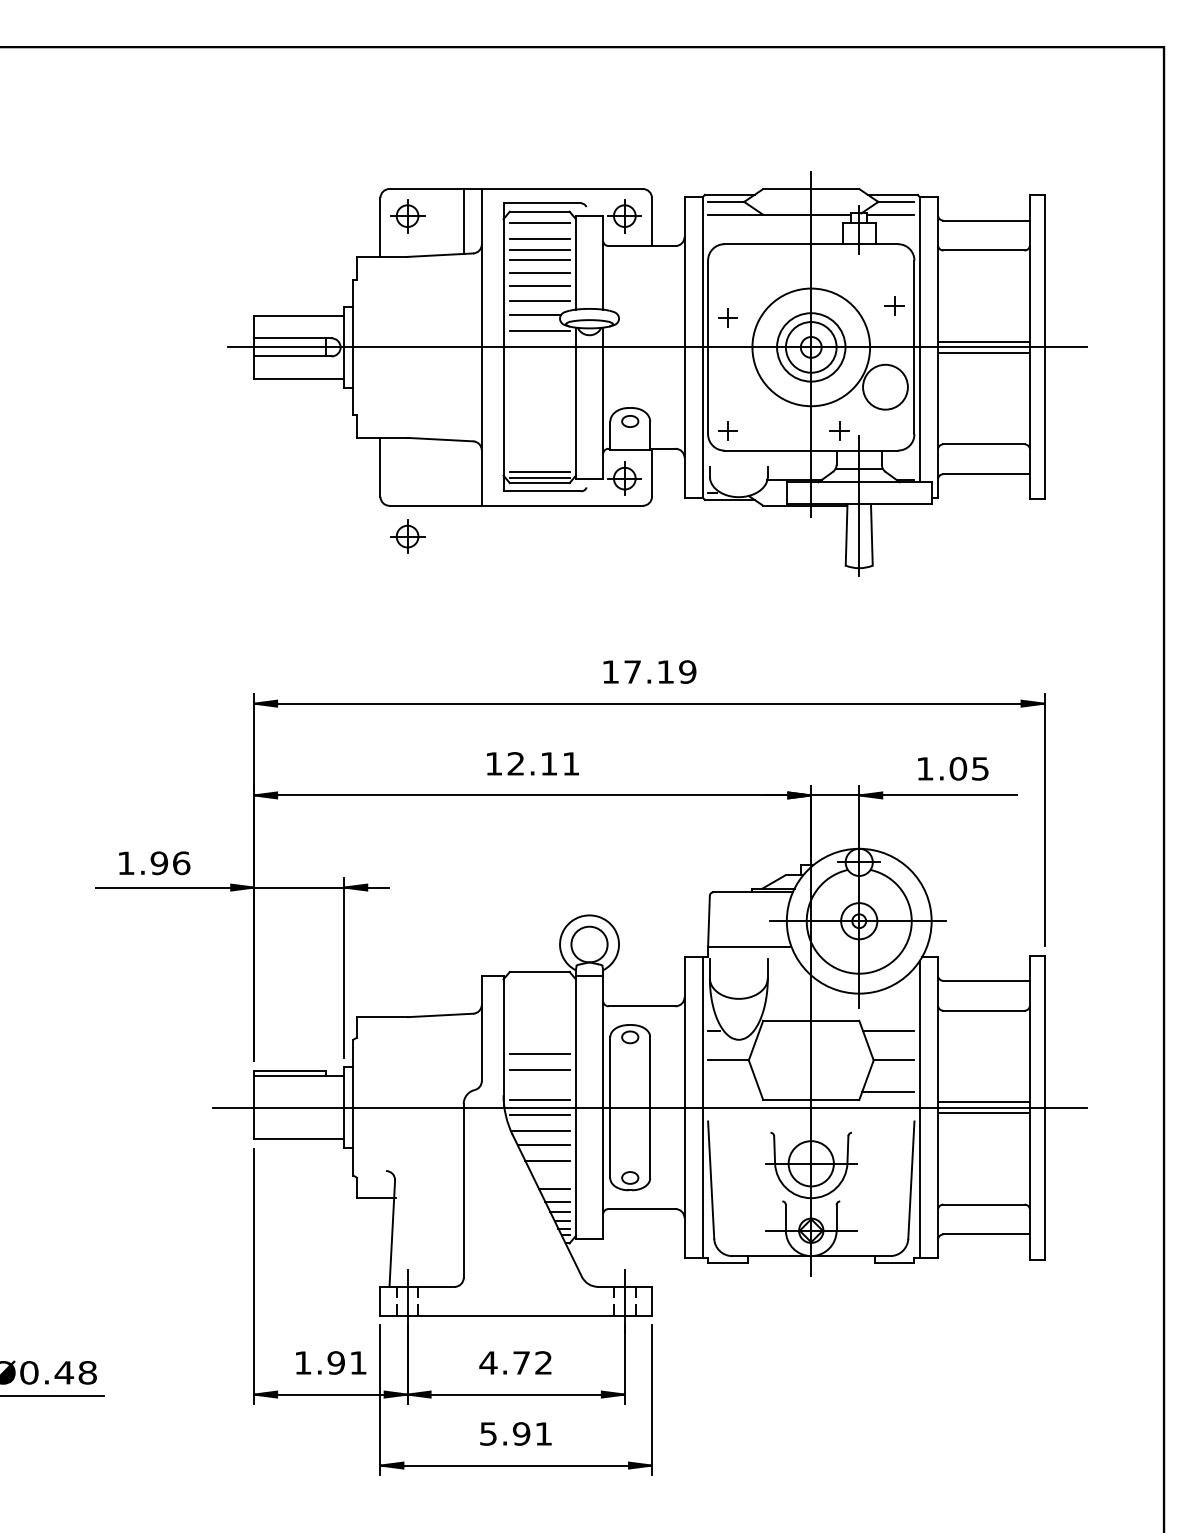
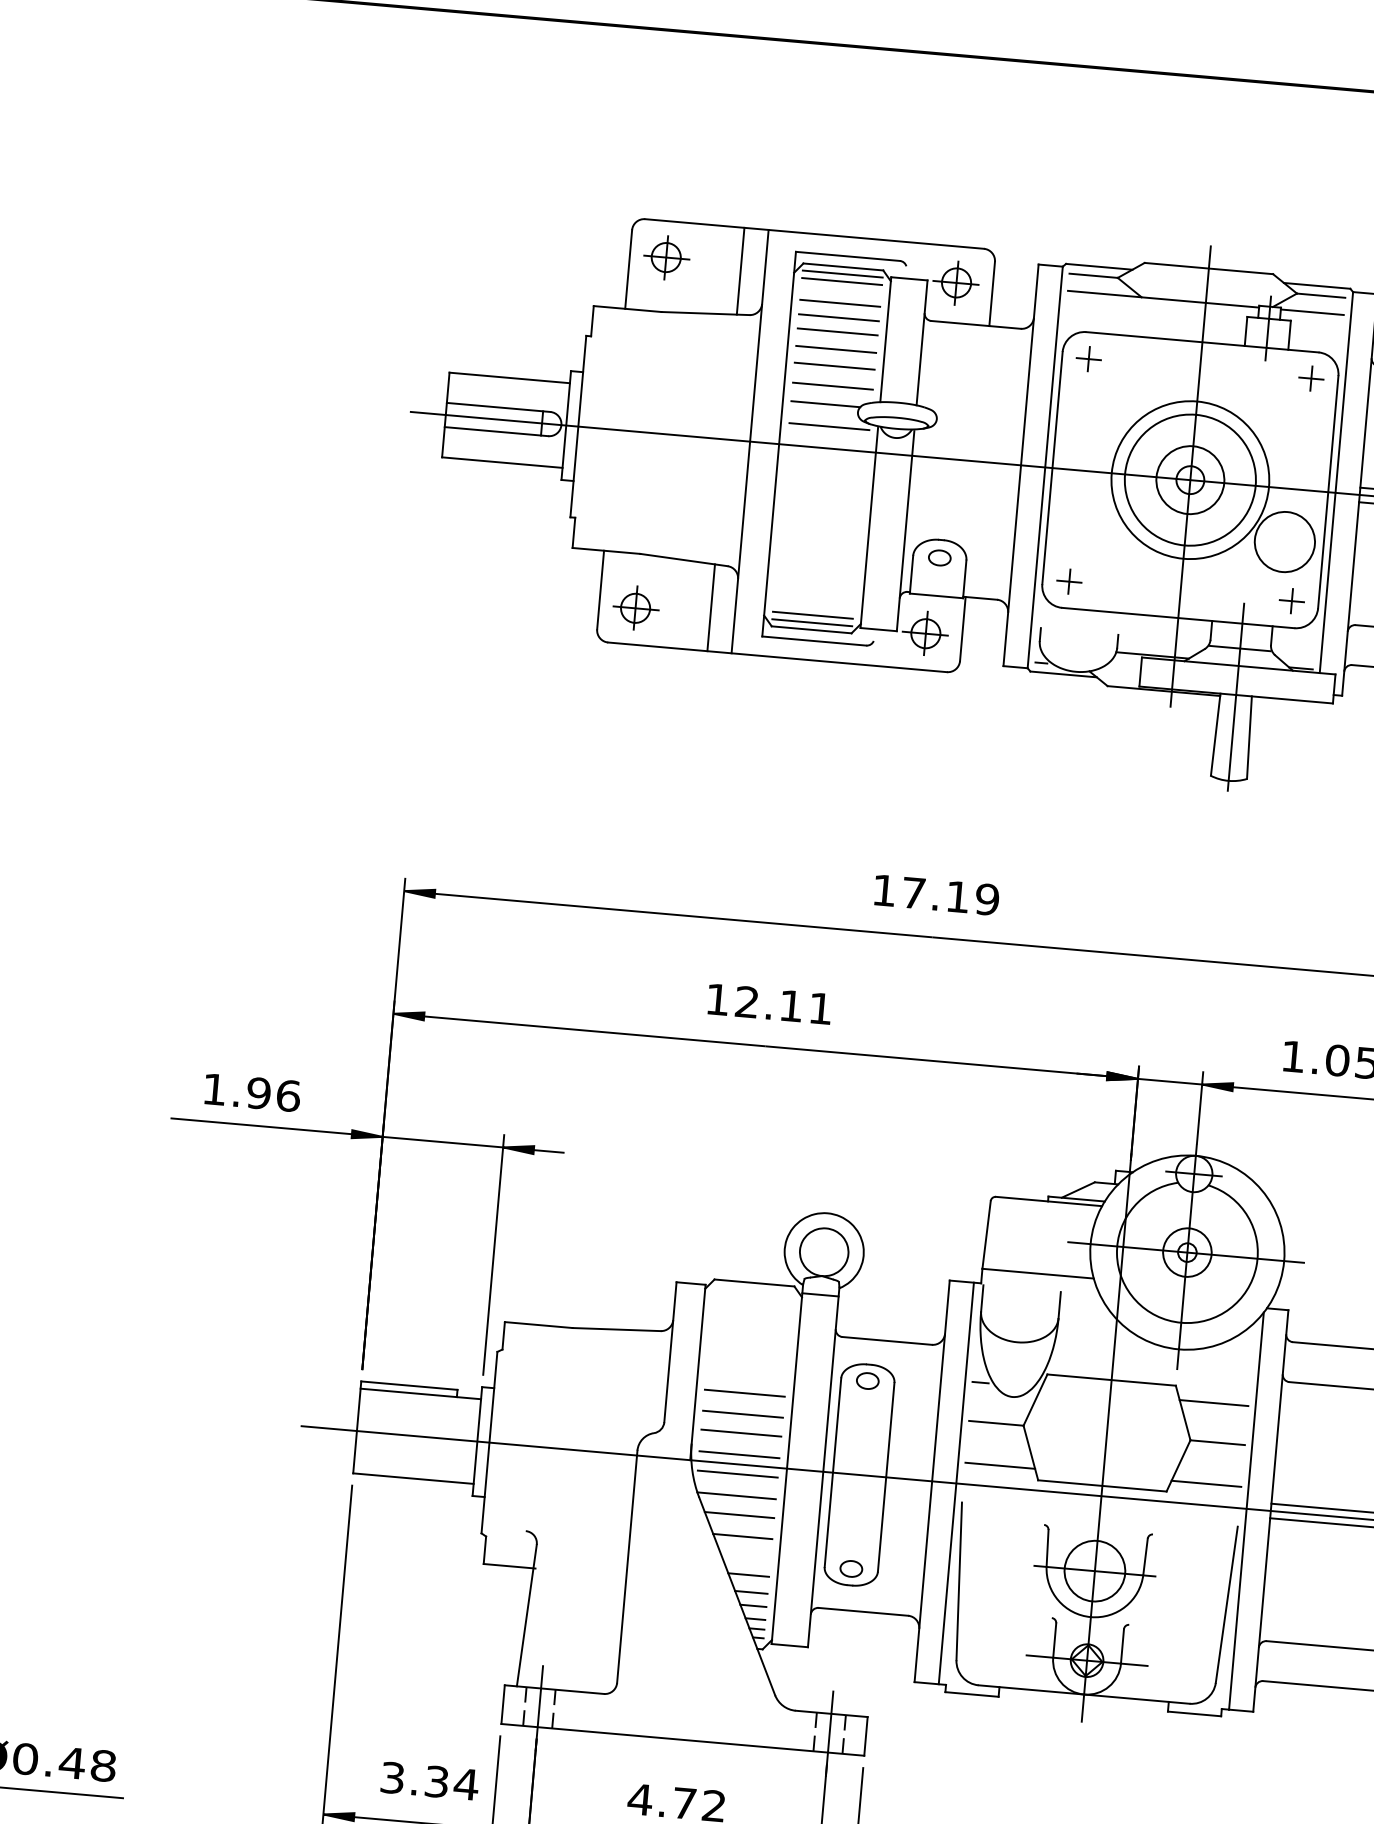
line: (539, 216) -> (842, 273), added
part: (894, 305) -> (1311, 377), moved
part: (727, 317) -> (1088, 358), moved
circle: (811, 347) -> (1190, 480), size x1.43
part: (839, 430) -> (1291, 600), moved
line: (463, 472) -> (710, 606), added
part: (407, 536) -> (635, 608), moved
line: (539, 1084) -> (741, 1433), added
line: (734, 1091) -> (1000, 1465), added
text: (330, 1362) -> (429, 1780), 1.91 -> 3.34

